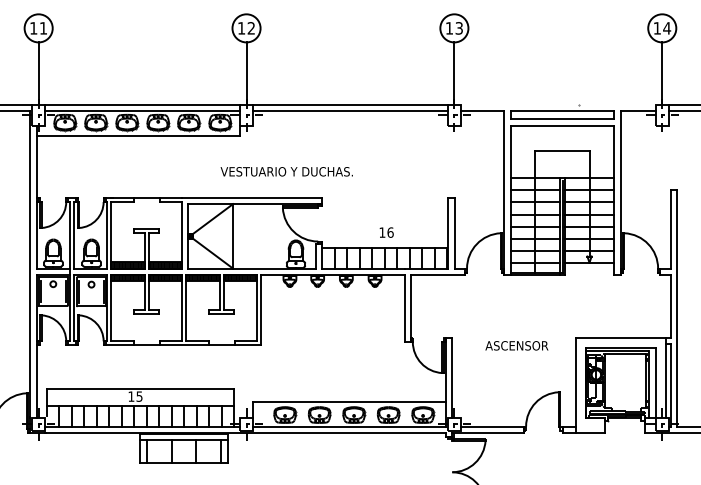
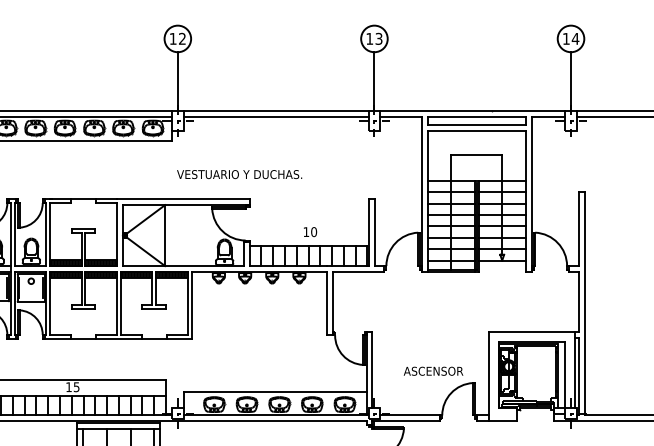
line: (558, 104) -> (472, 110), added
text: (286, 171) -> (239, 174), moved
text: (390, 232) -> (314, 231), 16 -> 10
text: (516, 345) -> (433, 370), moved

